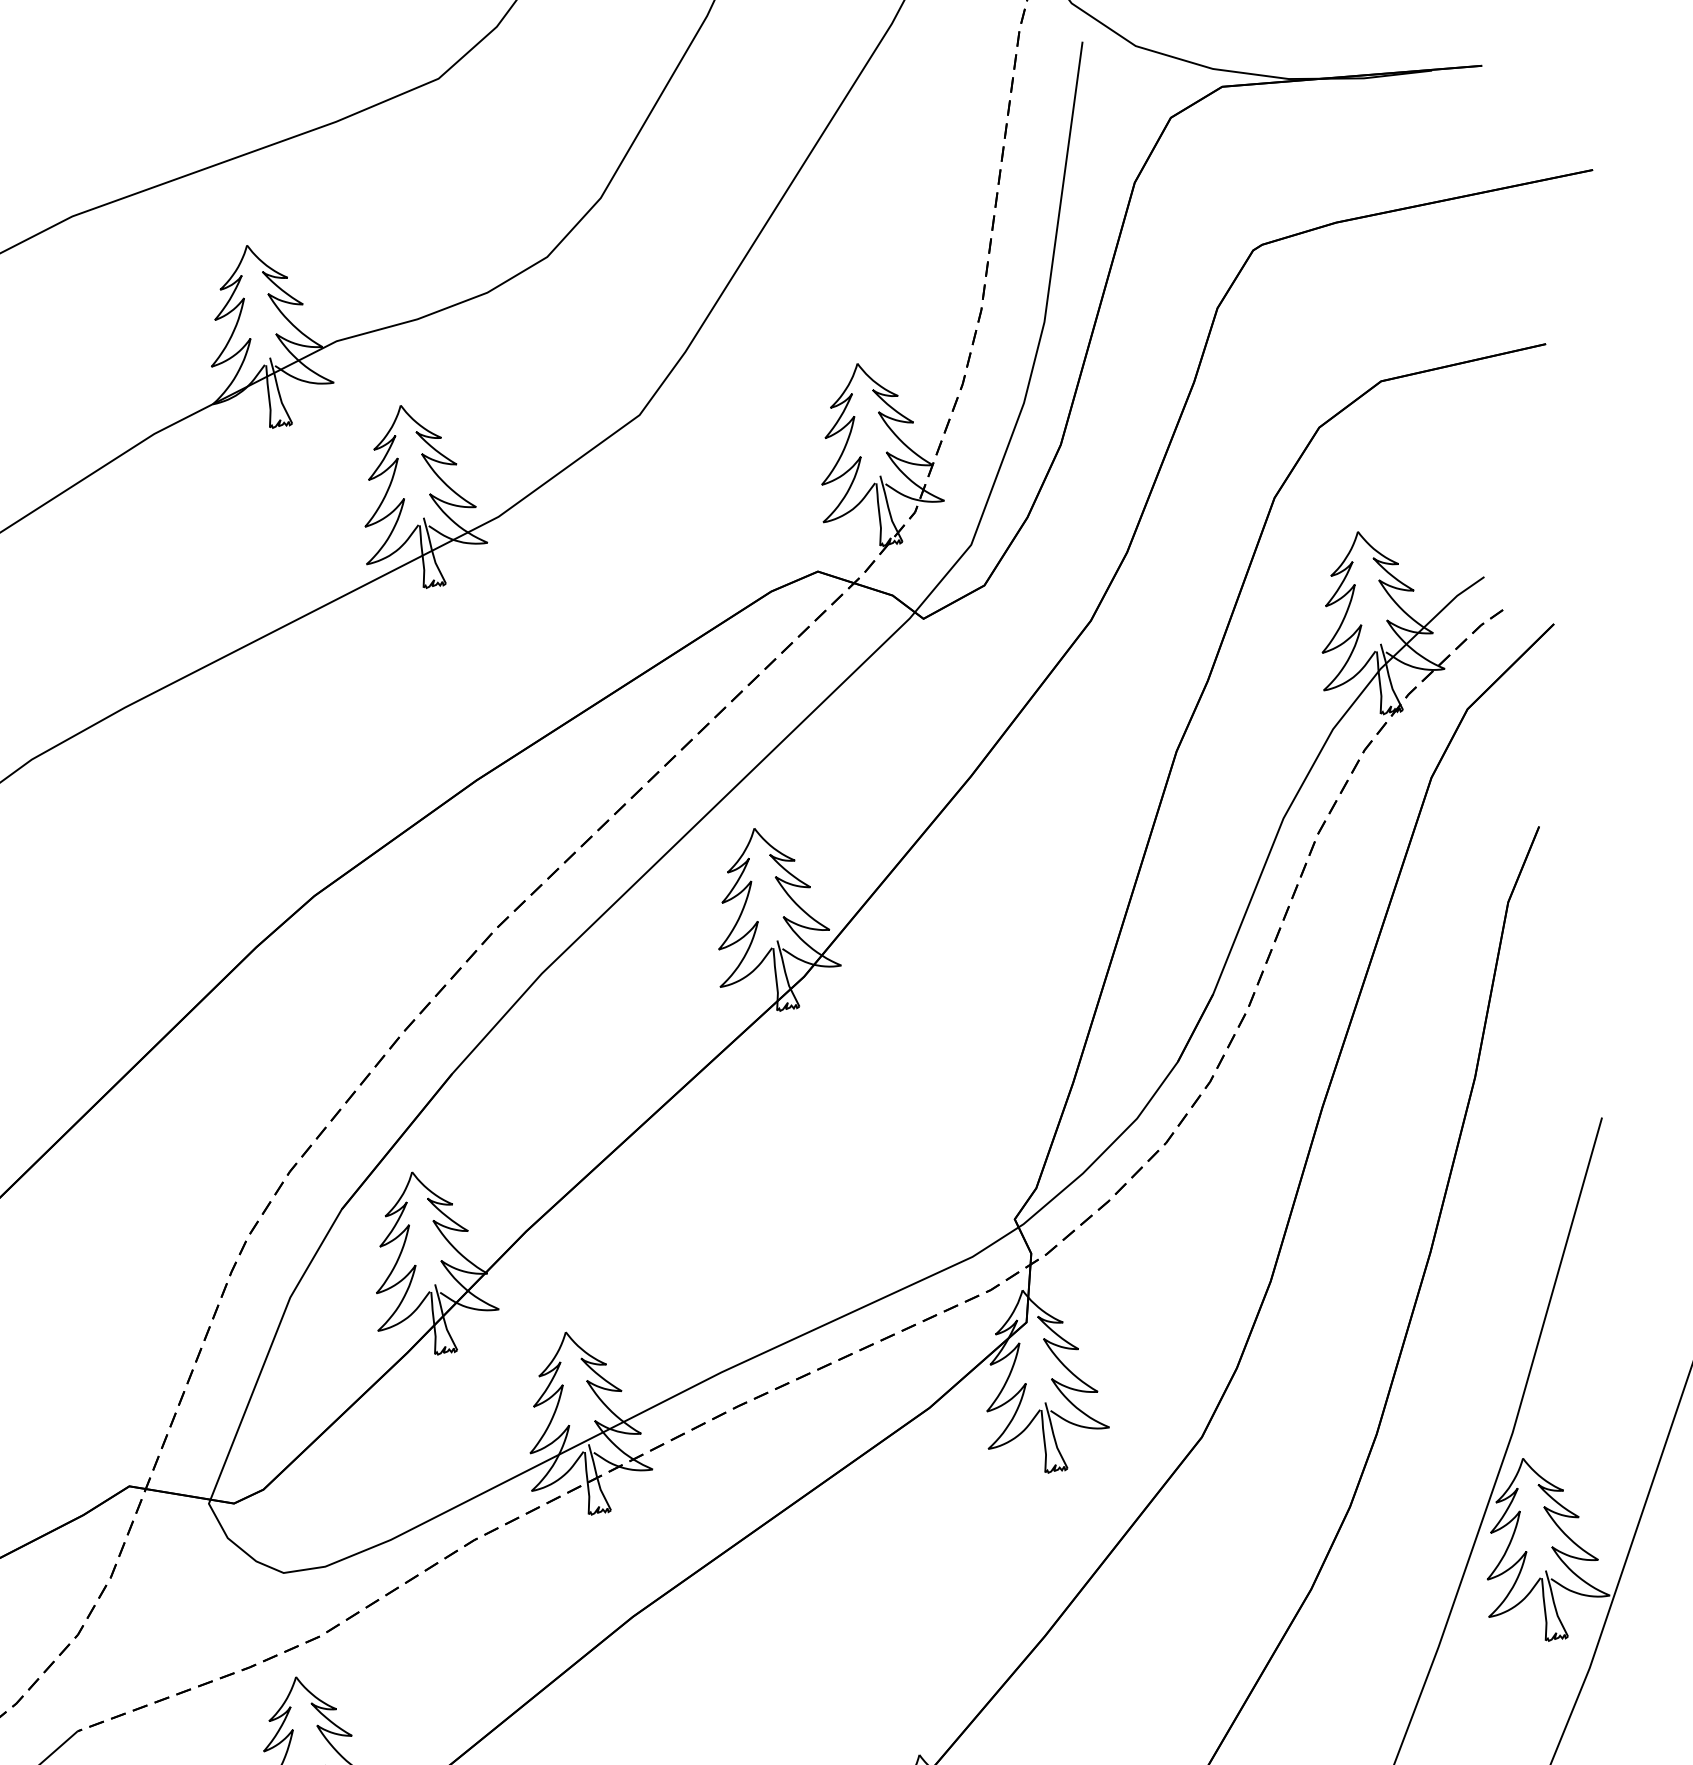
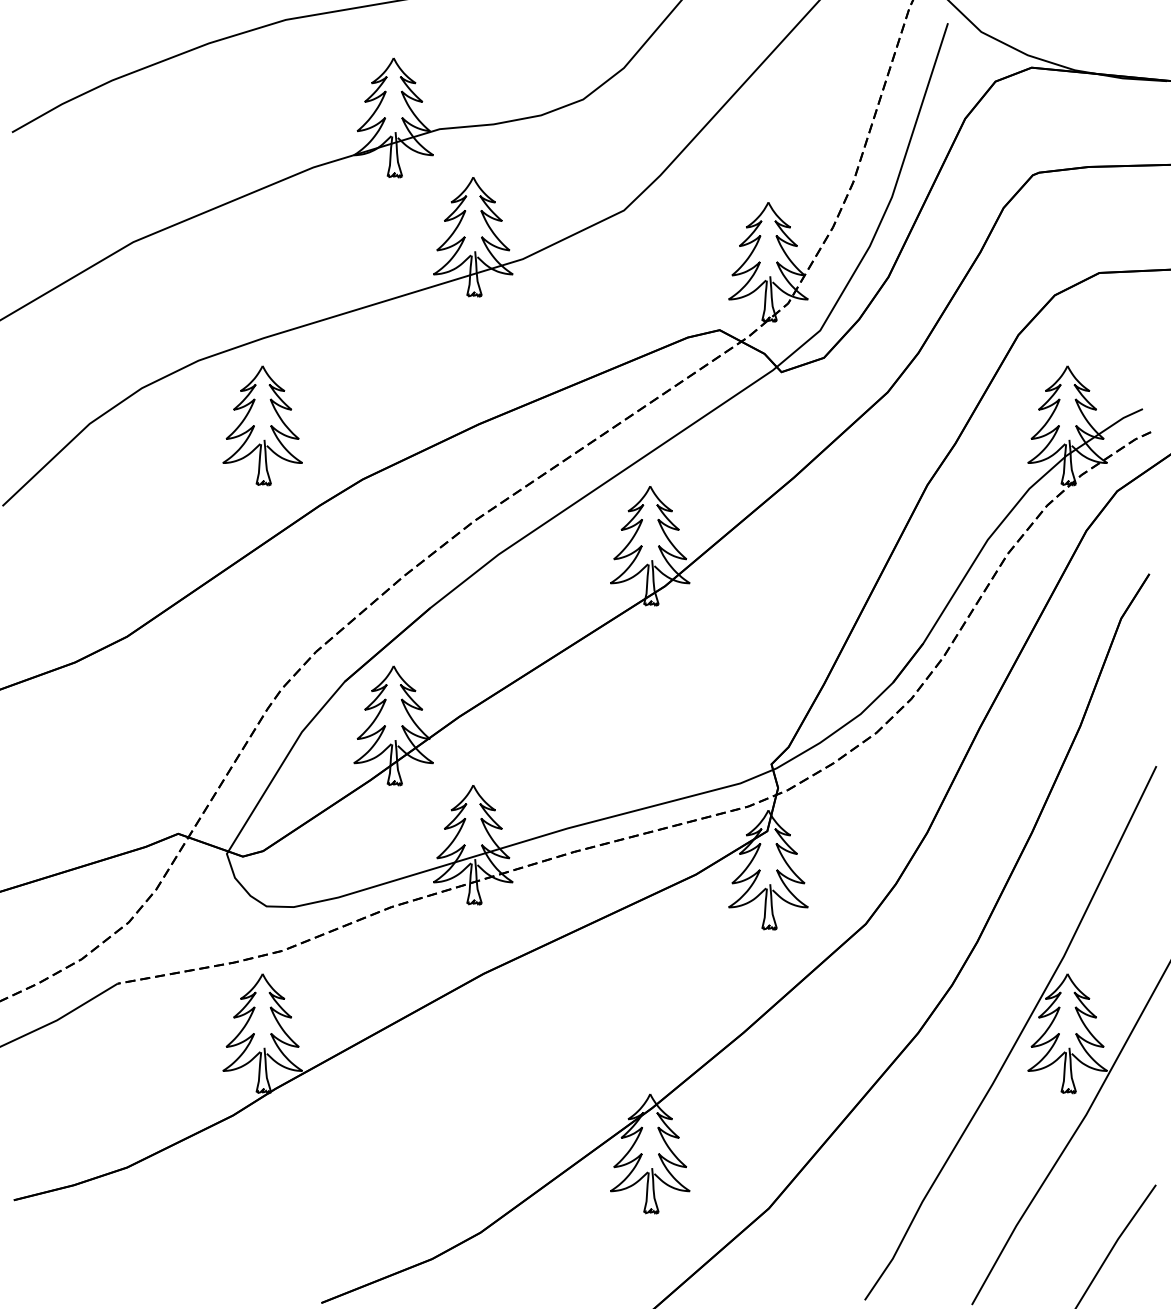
part: (146, 841) -> (262, 425), added

